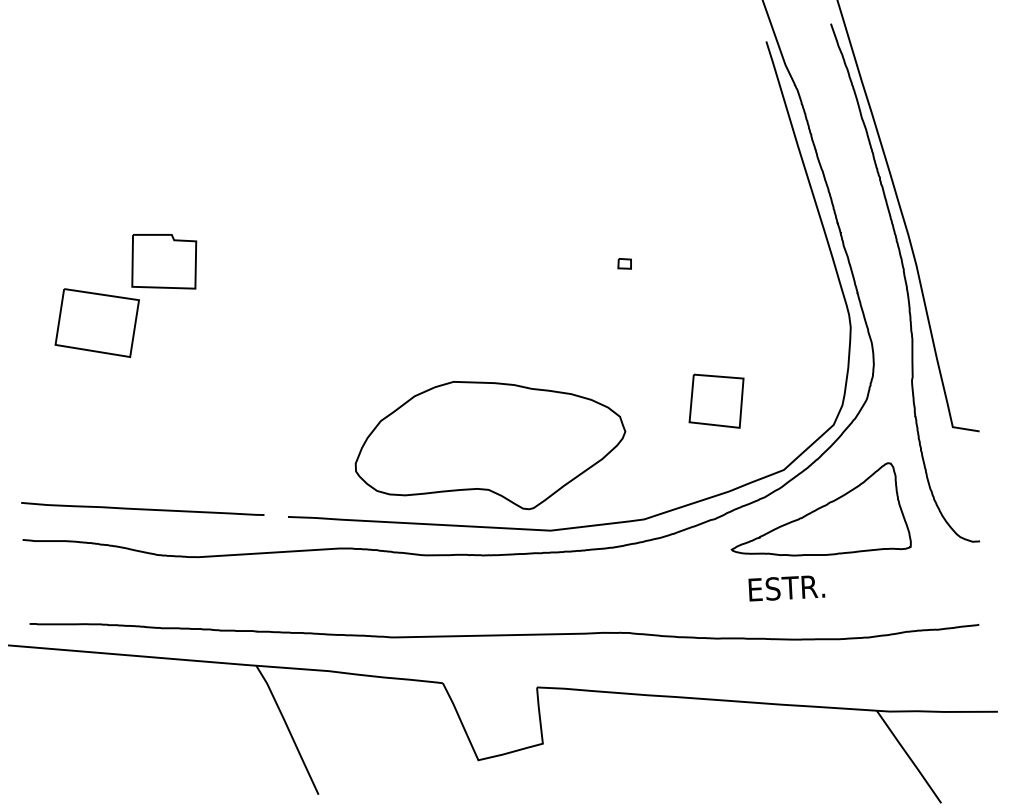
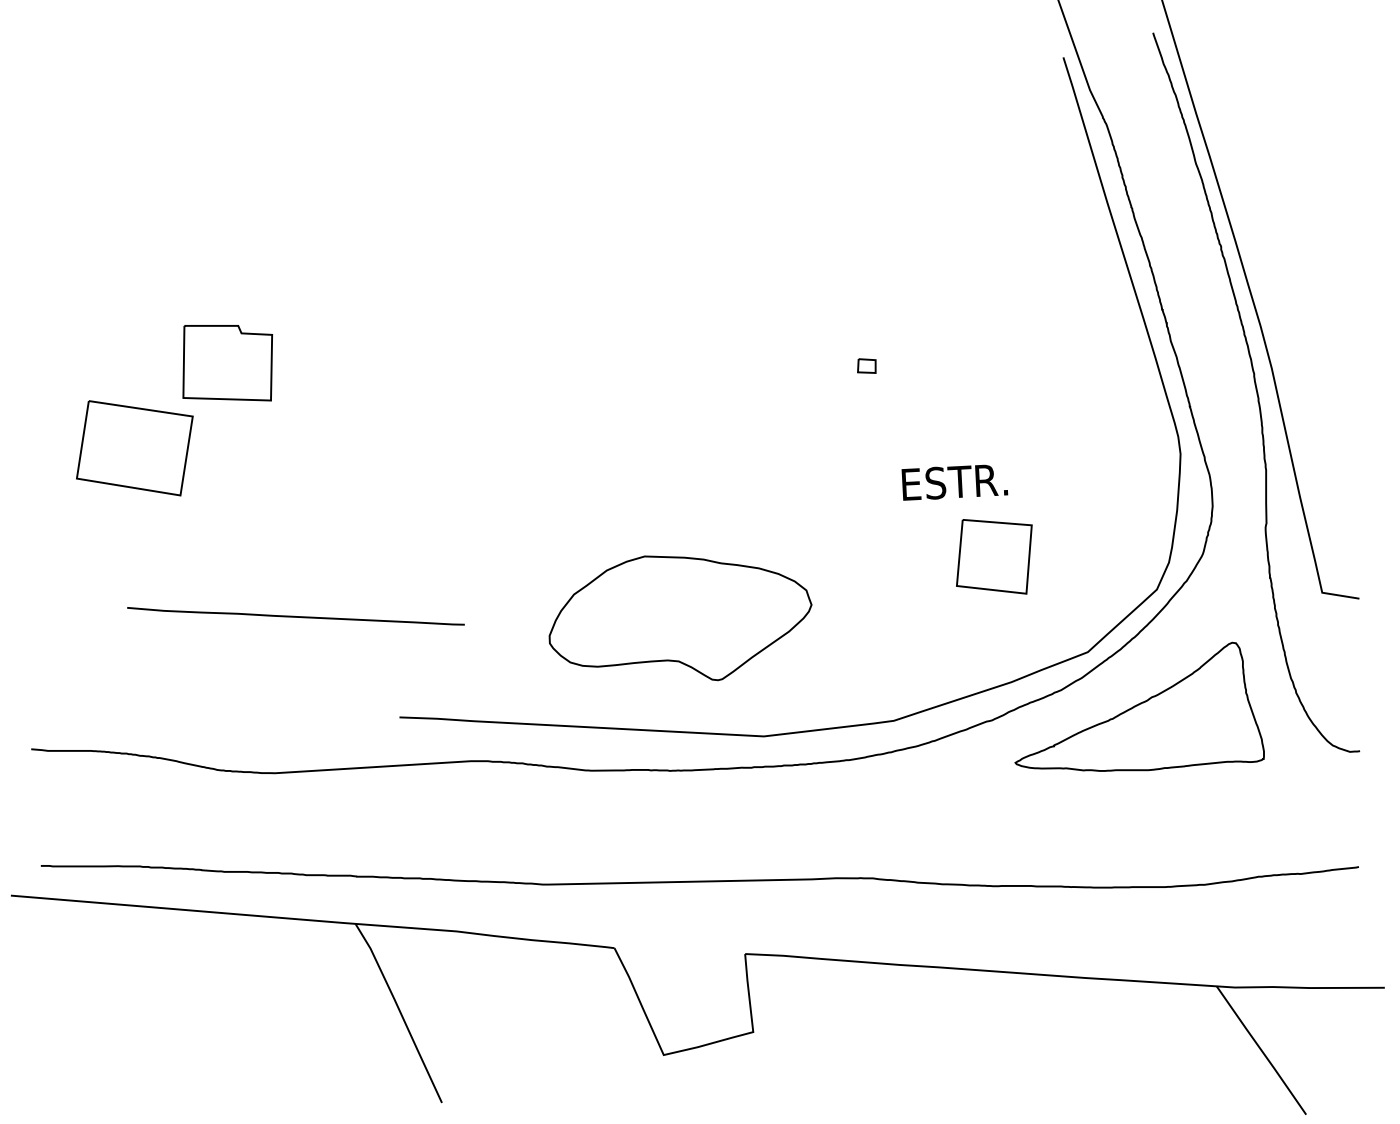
part: (490, 445) -> (680, 618), size x0.7
line: (142, 509) -> (295, 616), moved
text: (786, 588) -> (954, 482), moved

